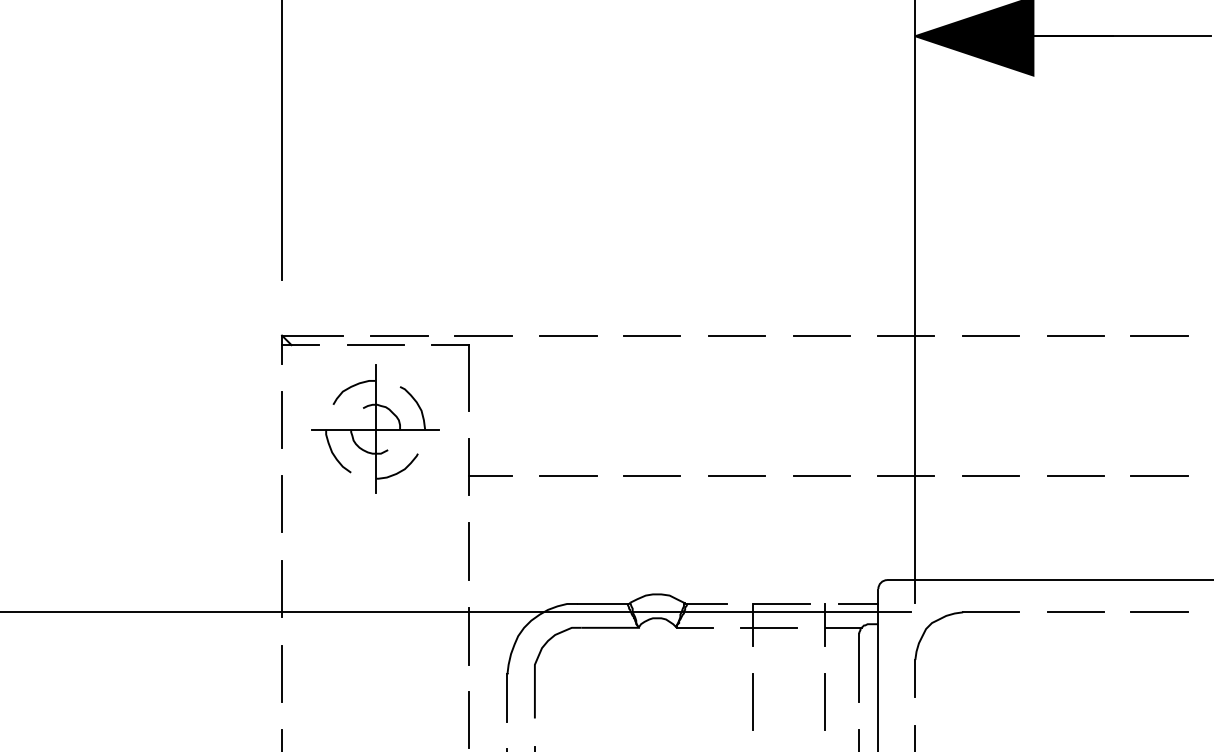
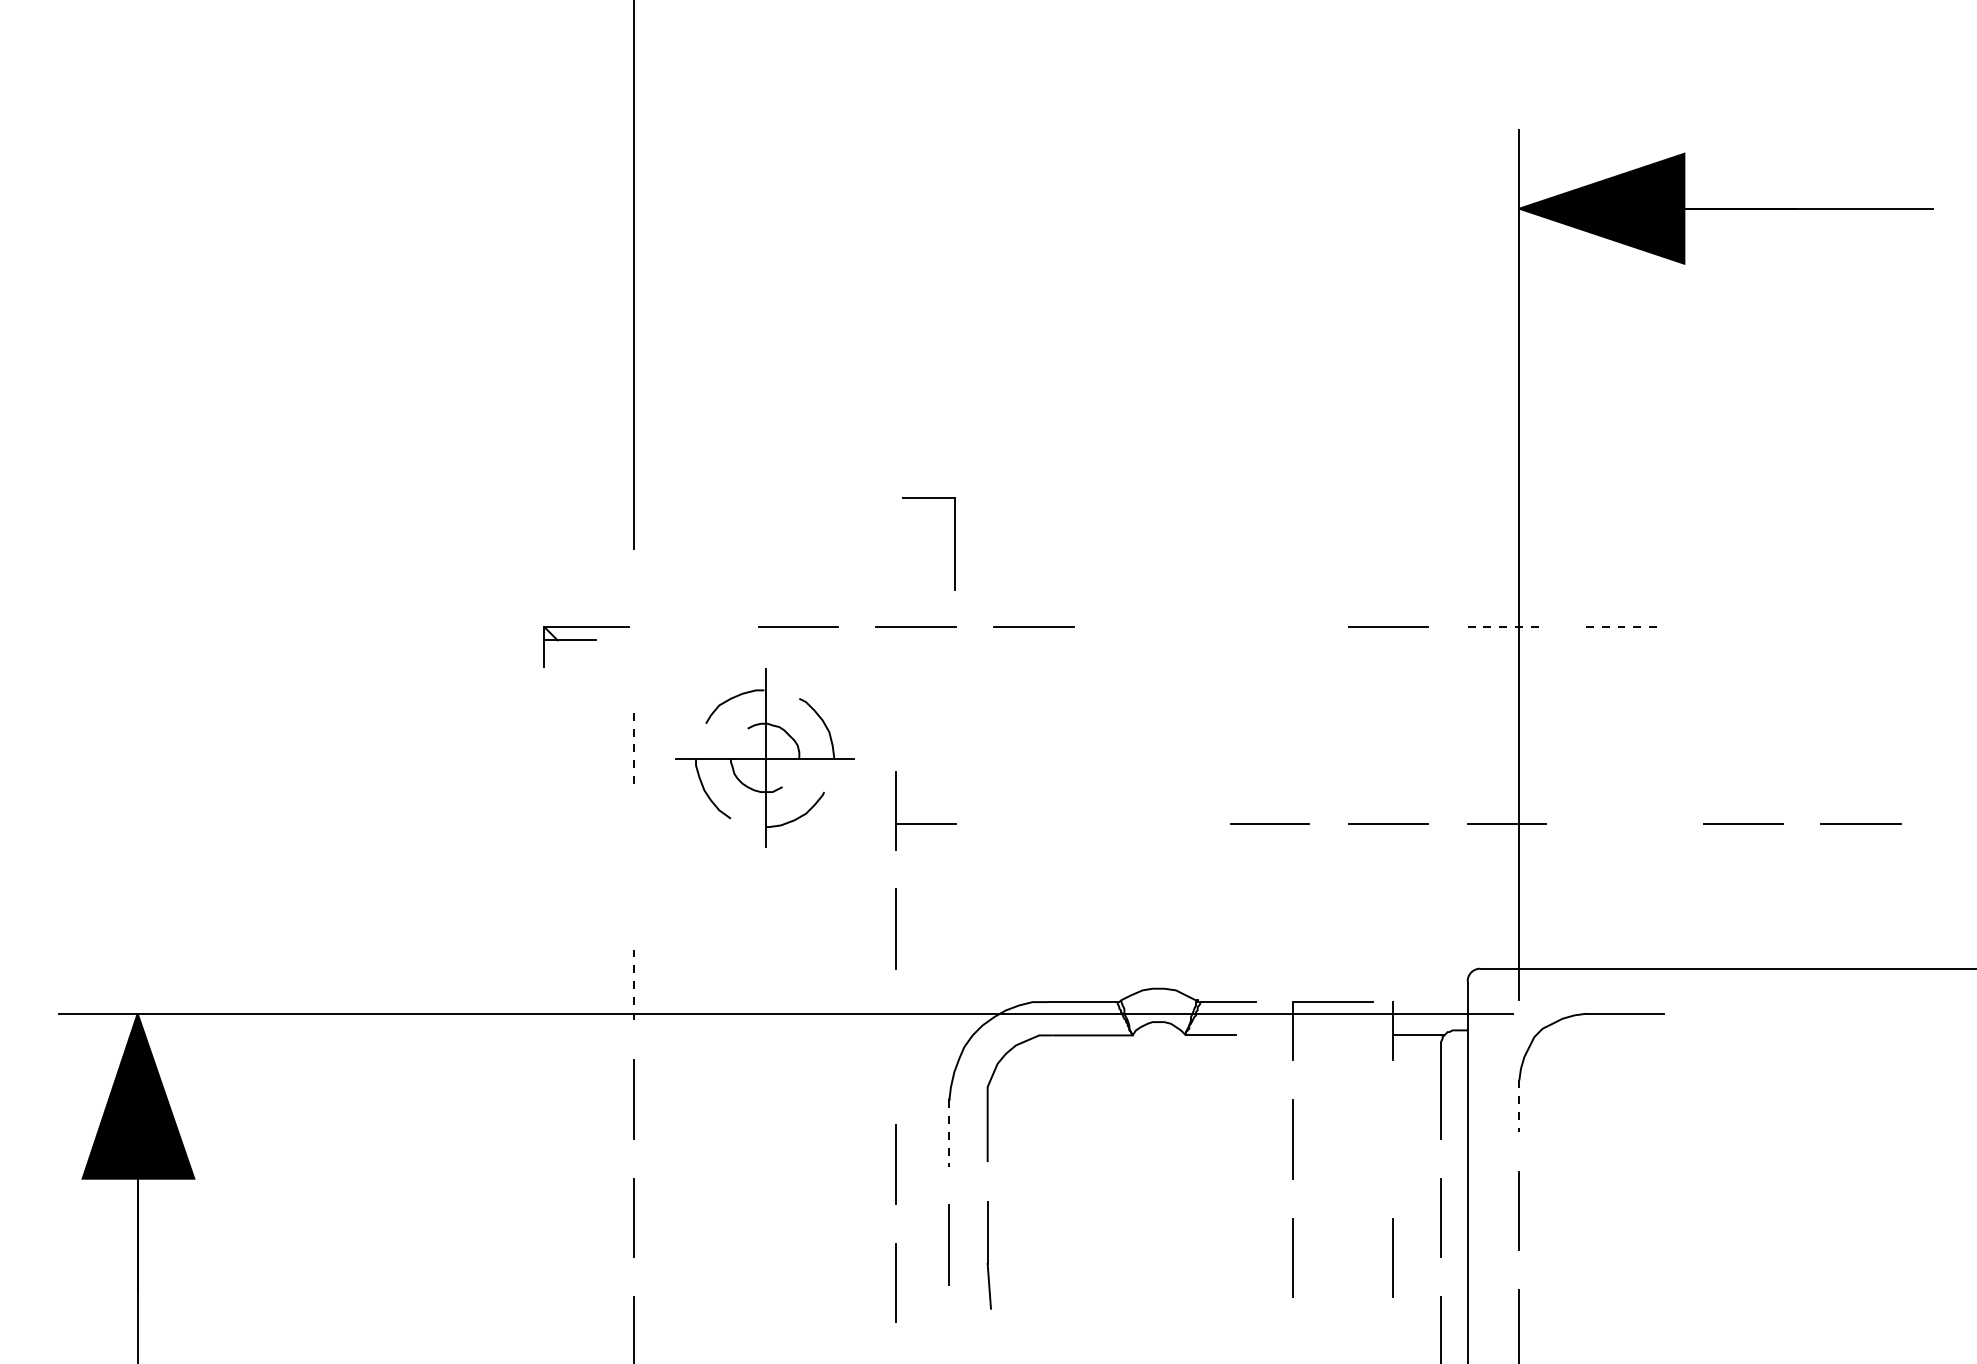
line: (652, 335) -> (1151, 627), removed
line: (736, 335) -> (1269, 627), removed
line: (906, 335) -> (1507, 627), solid -> dashed
line: (991, 335) -> (1625, 627), solid -> dashed
line: (1075, 335) -> (1743, 627), removed
line: (1160, 335) -> (1861, 627), removed
line: (375, 345) -> (765, 640), removed
part: (312, 349) -> (586, 646), moved
part: (468, 377) -> (954, 543), moved
line: (282, 419) -> (634, 744), solid -> dashed
line: (568, 476) -> (1034, 823), removed
line: (652, 476) -> (1151, 823), removed
line: (991, 476) -> (1625, 823), removed
line: (282, 504) -> (634, 862), removed
line: (282, 588) -> (634, 980), solid -> dashed
line: (858, 604) -> (1439, 1002), removed
line: (1075, 612) -> (1743, 1013), removed
line: (1159, 612) -> (1860, 1013), removed
line: (769, 627) -> (1315, 1035), removed
line: (469, 636) -> (896, 1047), removed
line: (915, 678) -> (1519, 1106), solid -> dashed
line: (507, 698) -> (949, 1134), solid -> dashed
line: (824, 702) -> (1392, 1139), removed

